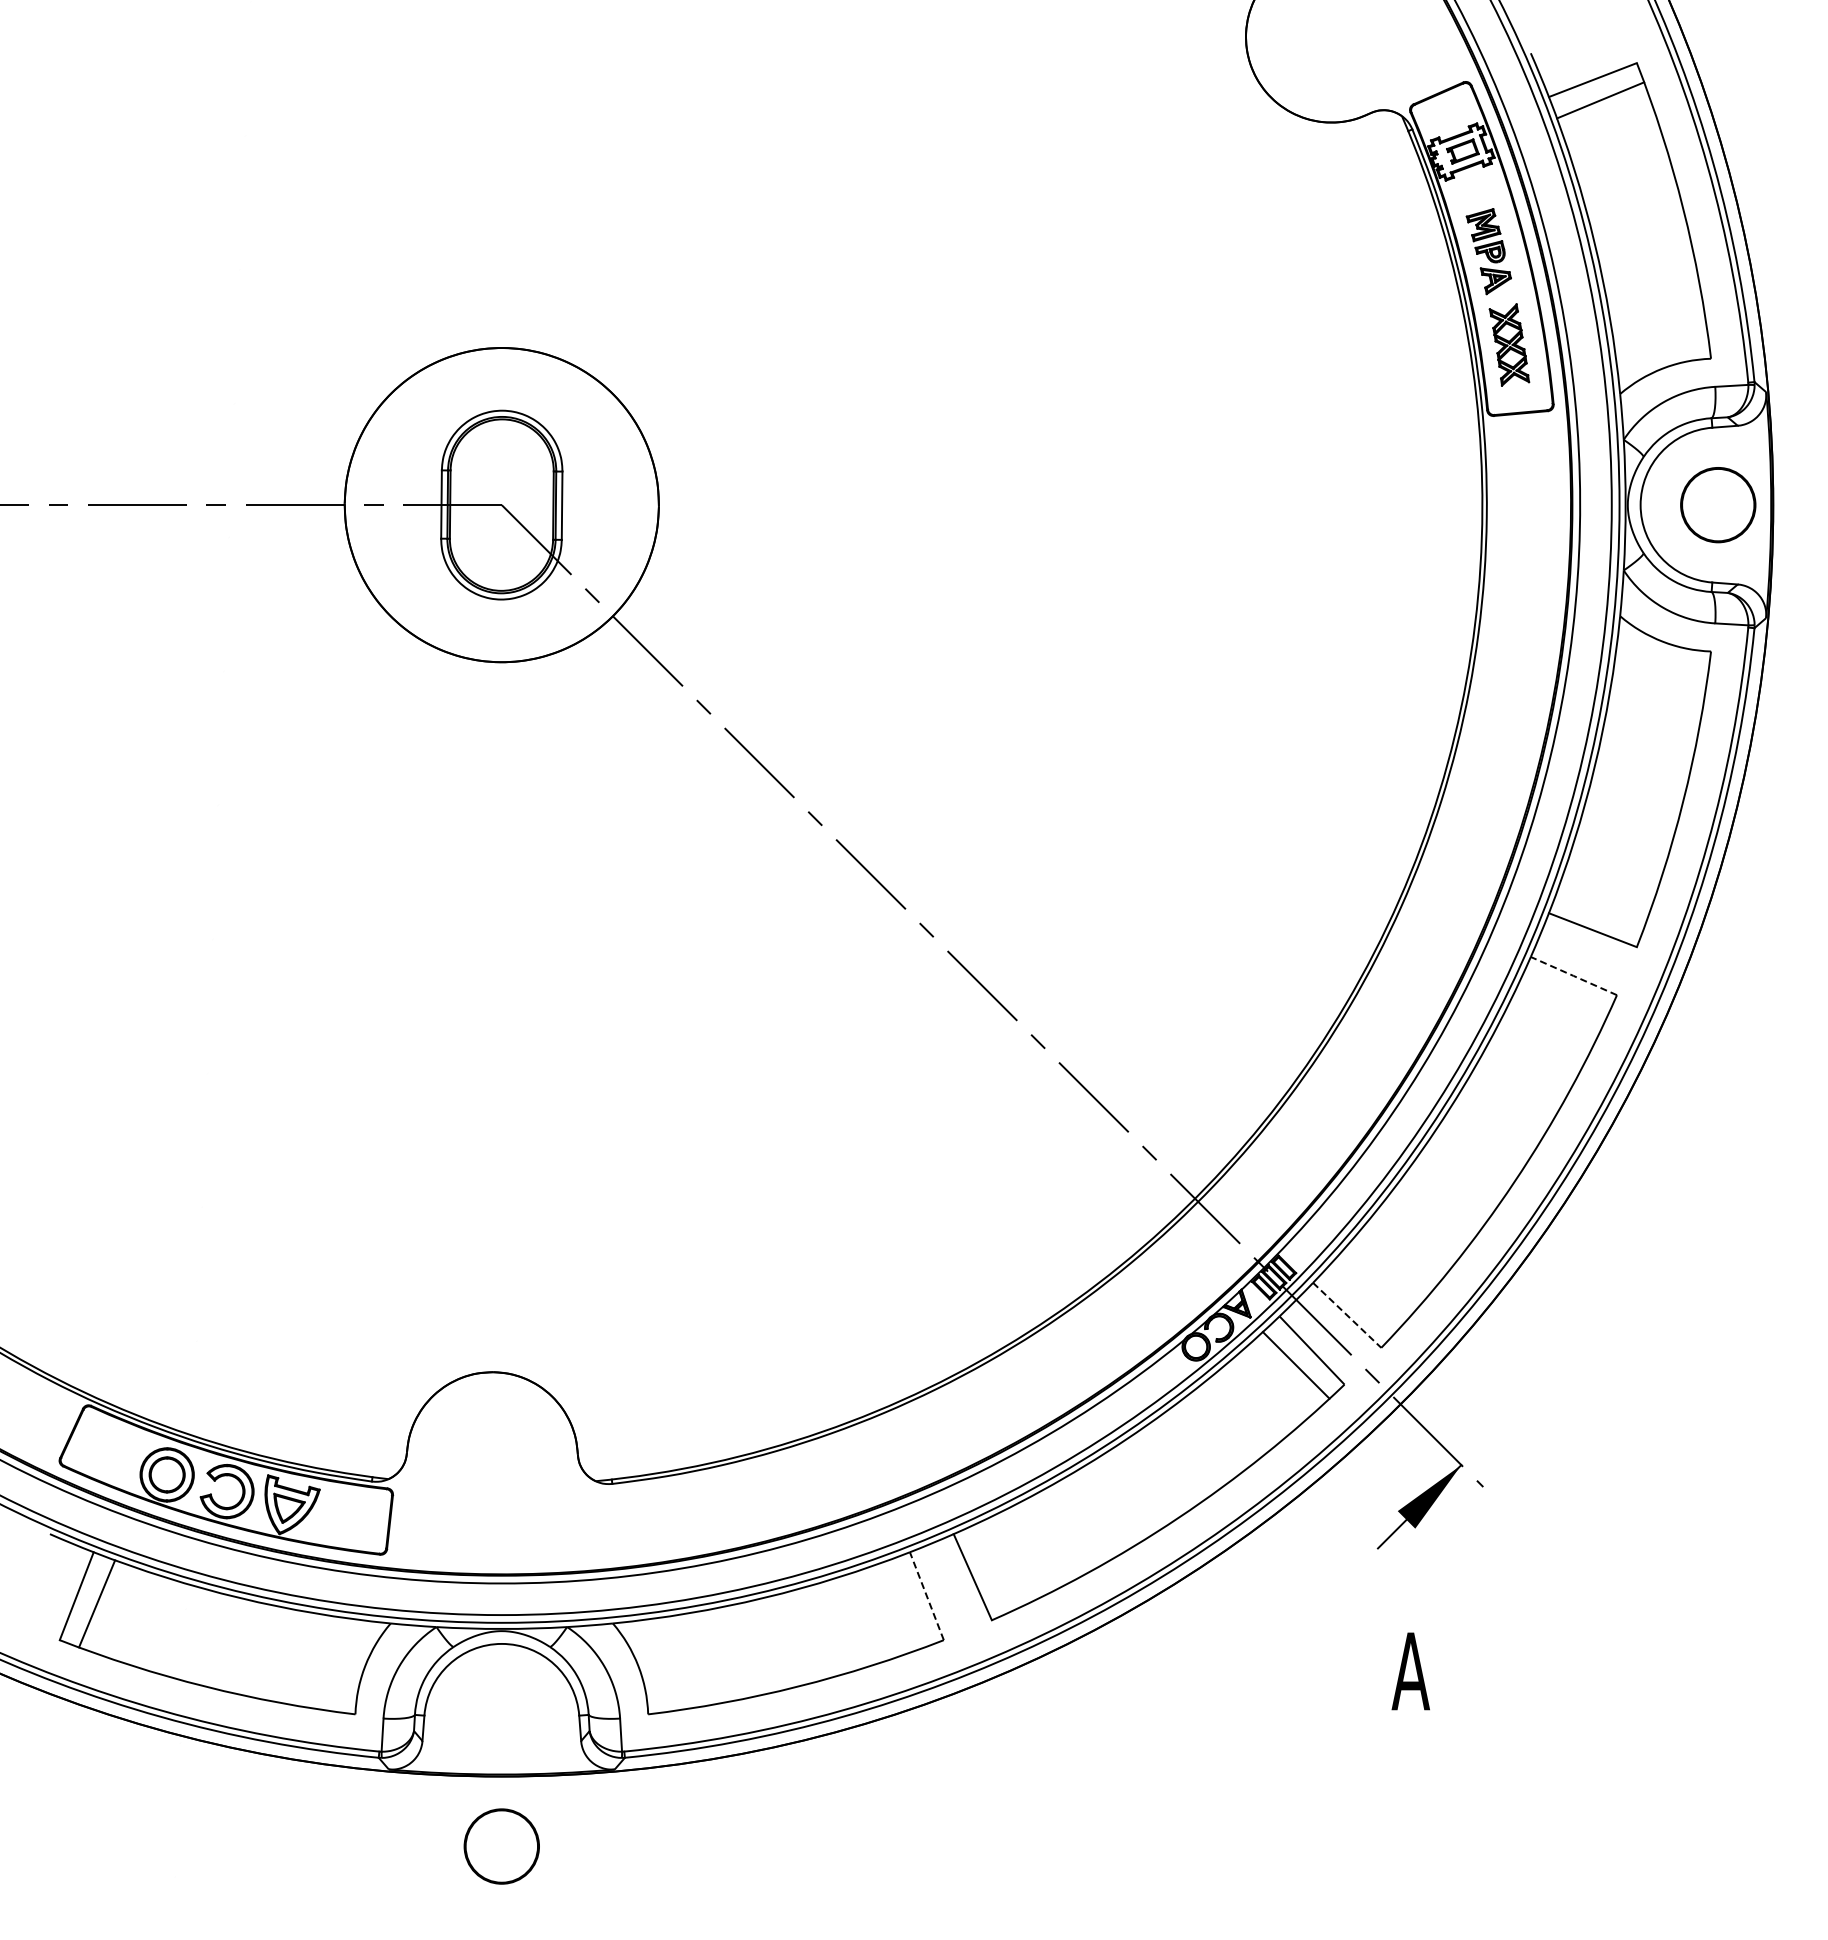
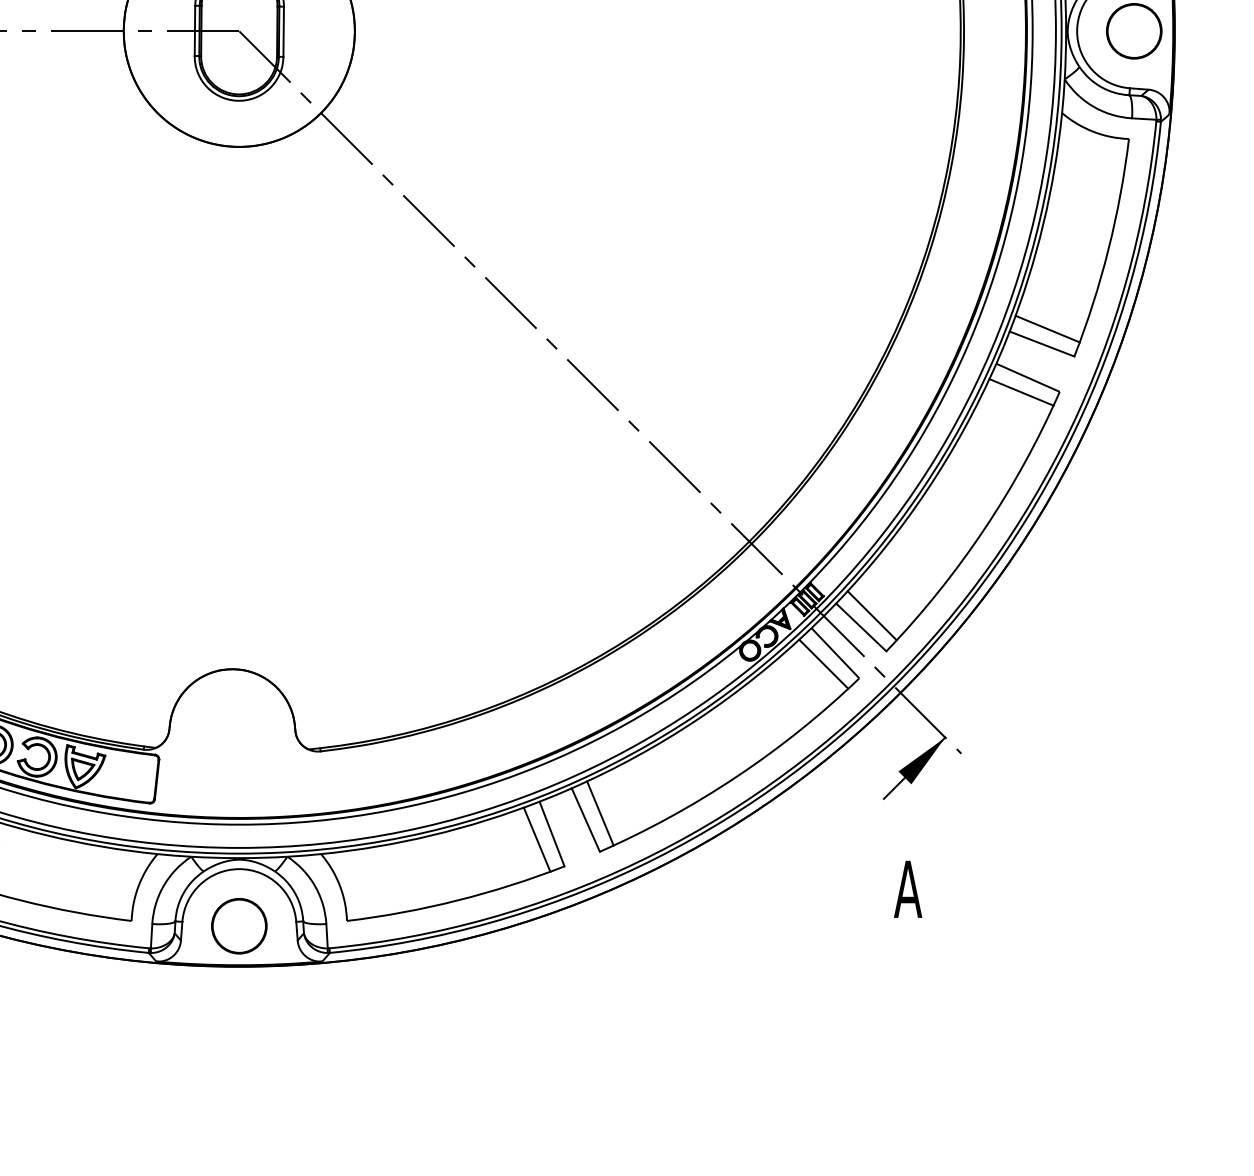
line: (1600, 909) -> (1047, 328), added
line: (1573, 975) -> (1027, 377), dashed -> solid
line: (1564, 995) -> (1021, 392), added
line: (1361, 1299) -> (871, 615), added
line: (1347, 1315) -> (861, 627), dashed -> solid
line: (992, 1567) -> (600, 812), added
line: (926, 1595) -> (551, 833), dashed -> solid
line: (906, 1603) -> (537, 839), added
circle: (501, 1846) -> (239, 926), moved

